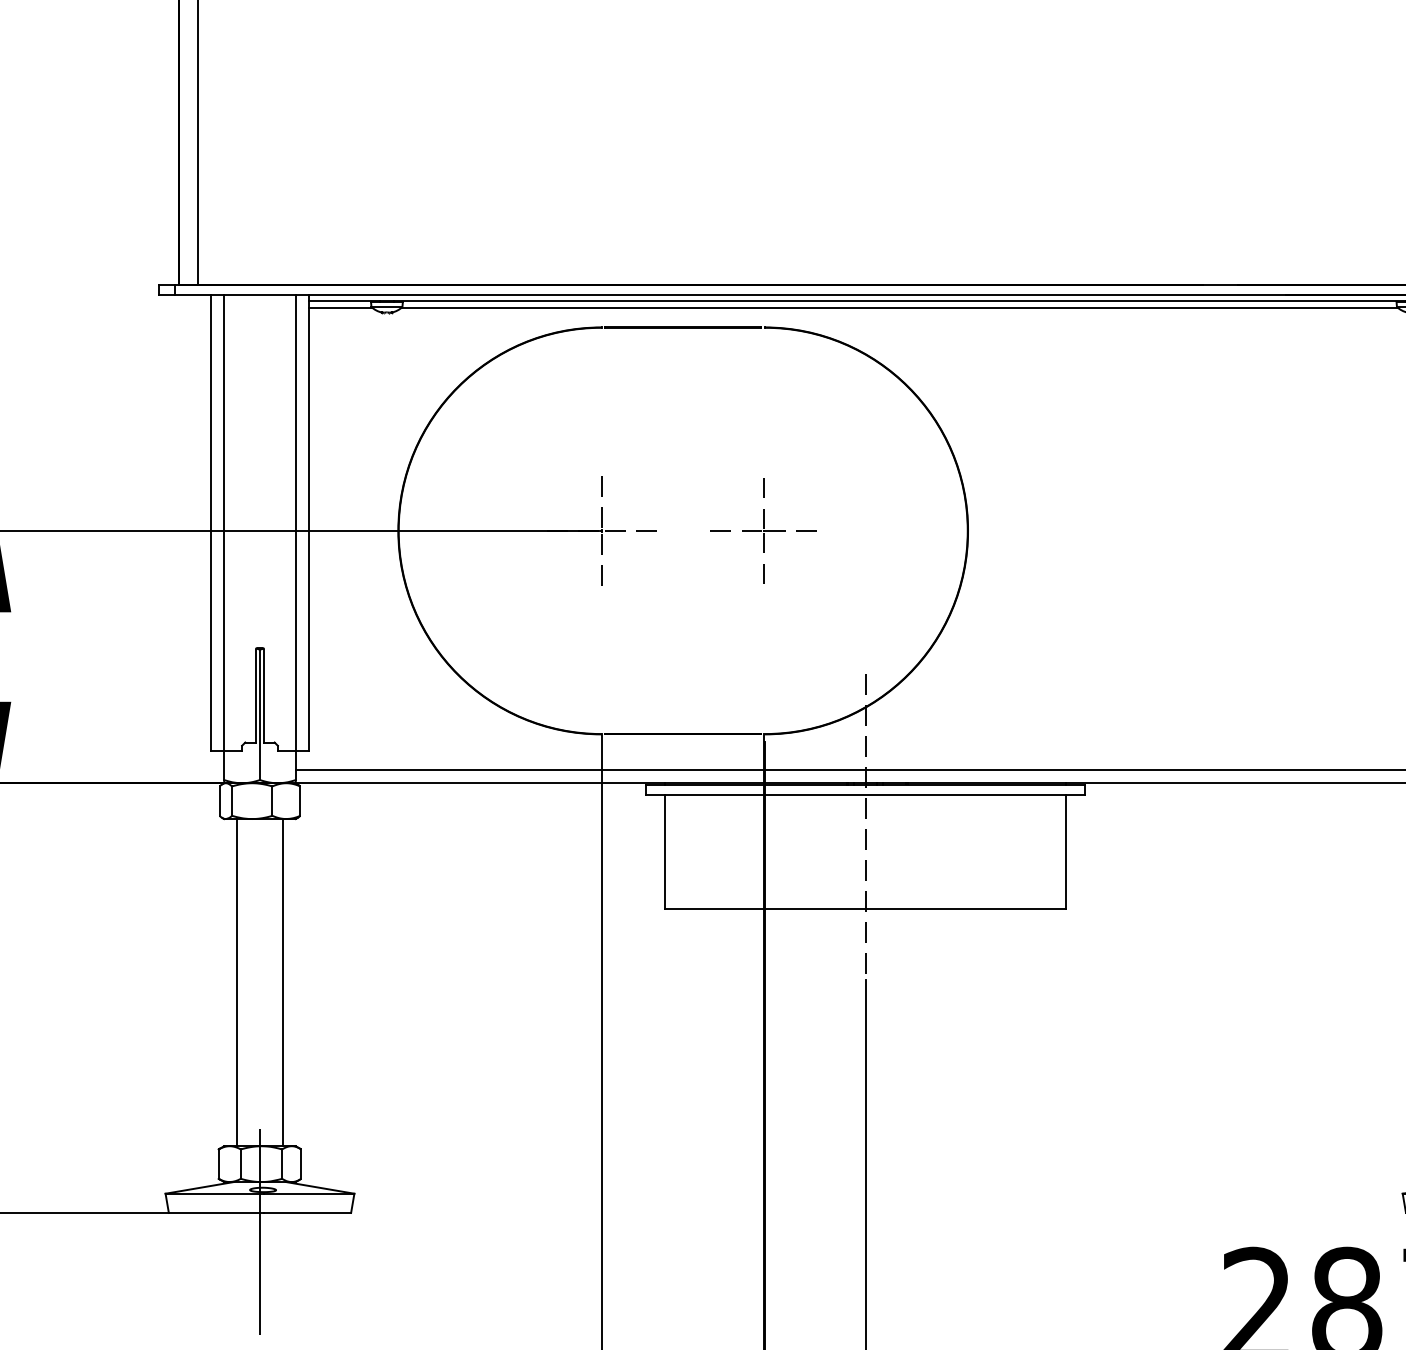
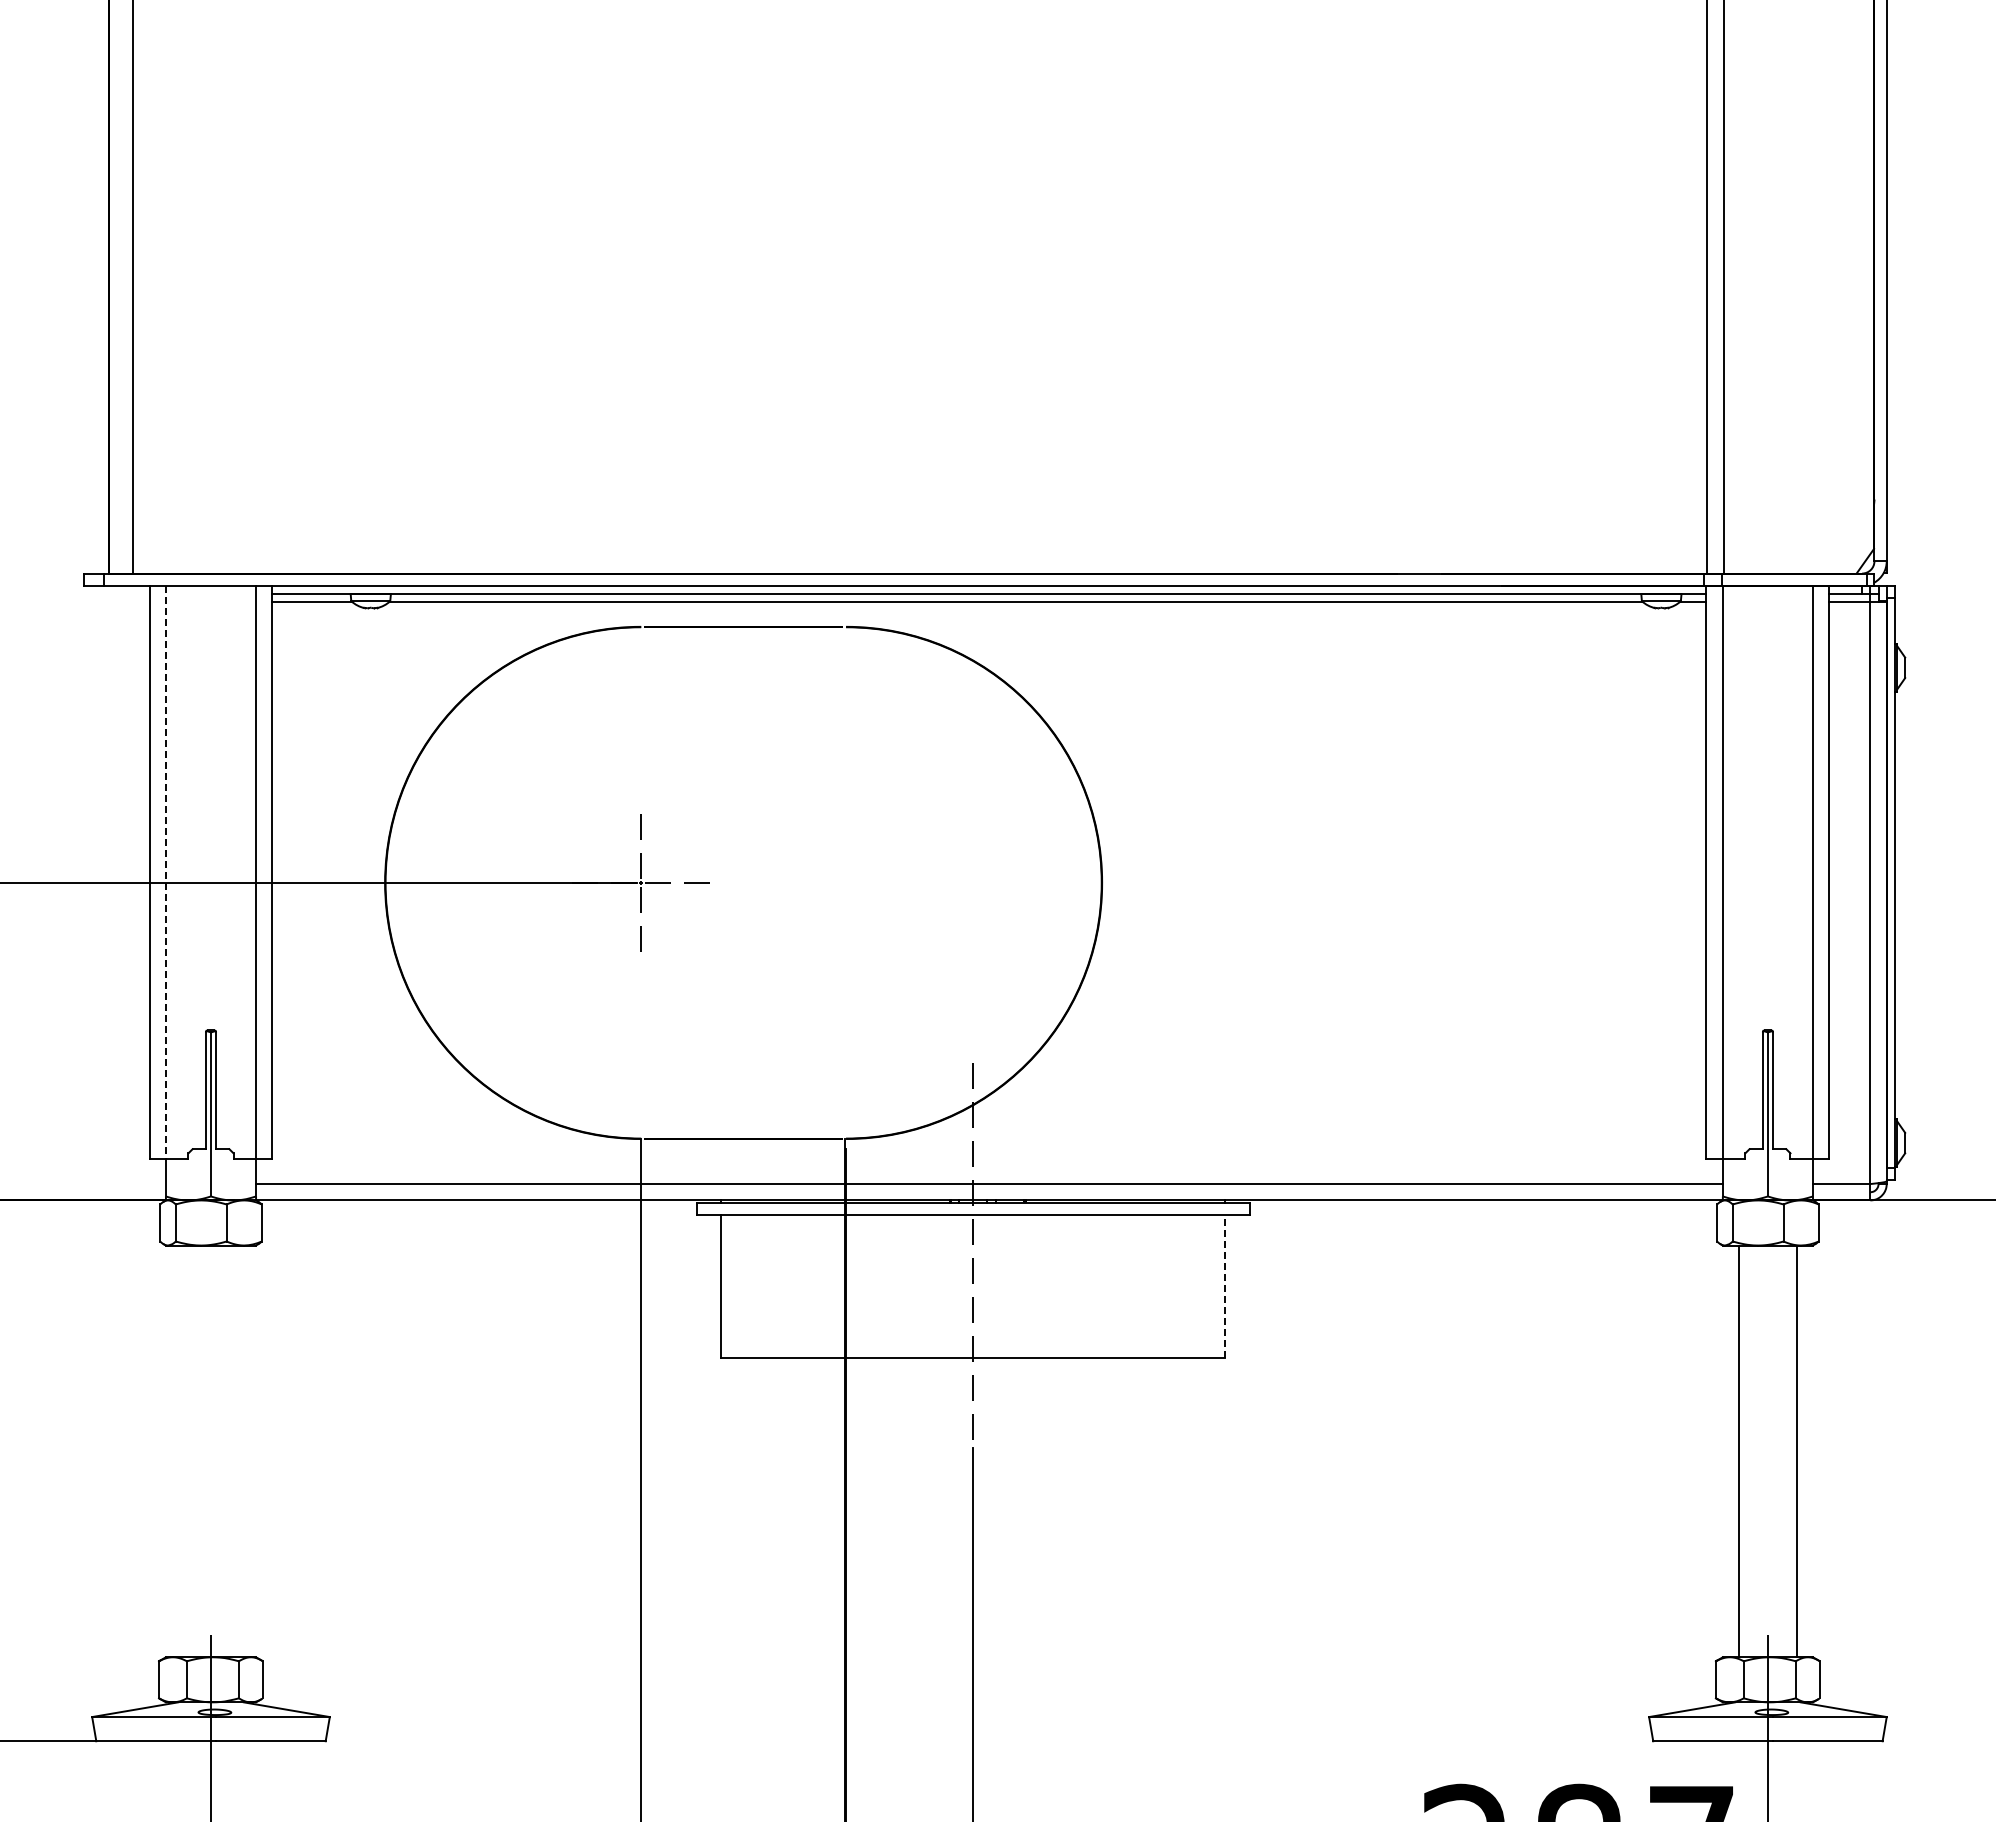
line: (223, 522) -> (165, 872), solid -> dashed
part: (763, 530) -> (844, 882), removed
line: (1066, 851) -> (1225, 1286), solid -> dashed
line: (237, 982) -> (182, 1451), removed
line: (282, 982) -> (239, 1451), removed

